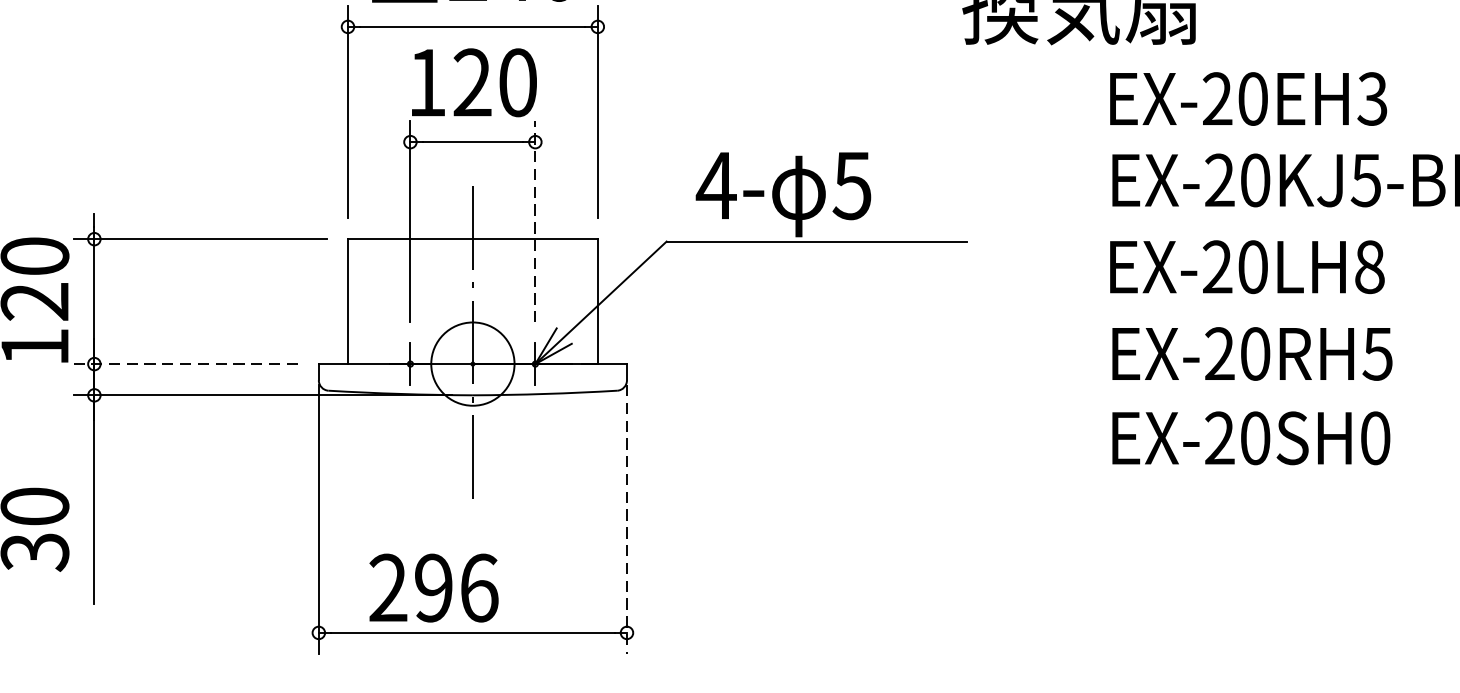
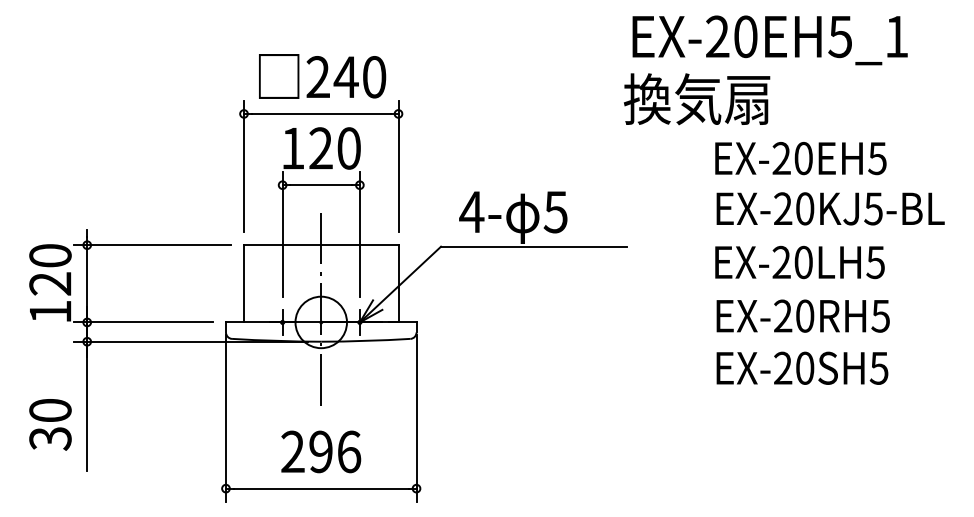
text: (1372, 98) -> (877, 158), EX-20EH3 -> EX-20EH5
line: (534, 221) -> (359, 234), dashed -> solid
text: (1369, 267) -> (875, 262), EX-20LH8 -> EX-20LH5
line: (185, 364) -> (143, 322), dashed -> solid
text: (1374, 436) -> (878, 367), EX-20SH0 -> EX-20SH5
line: (626, 519) -> (416, 418), dashed -> solid
text: (434, 587) -> (321, 451), moved

